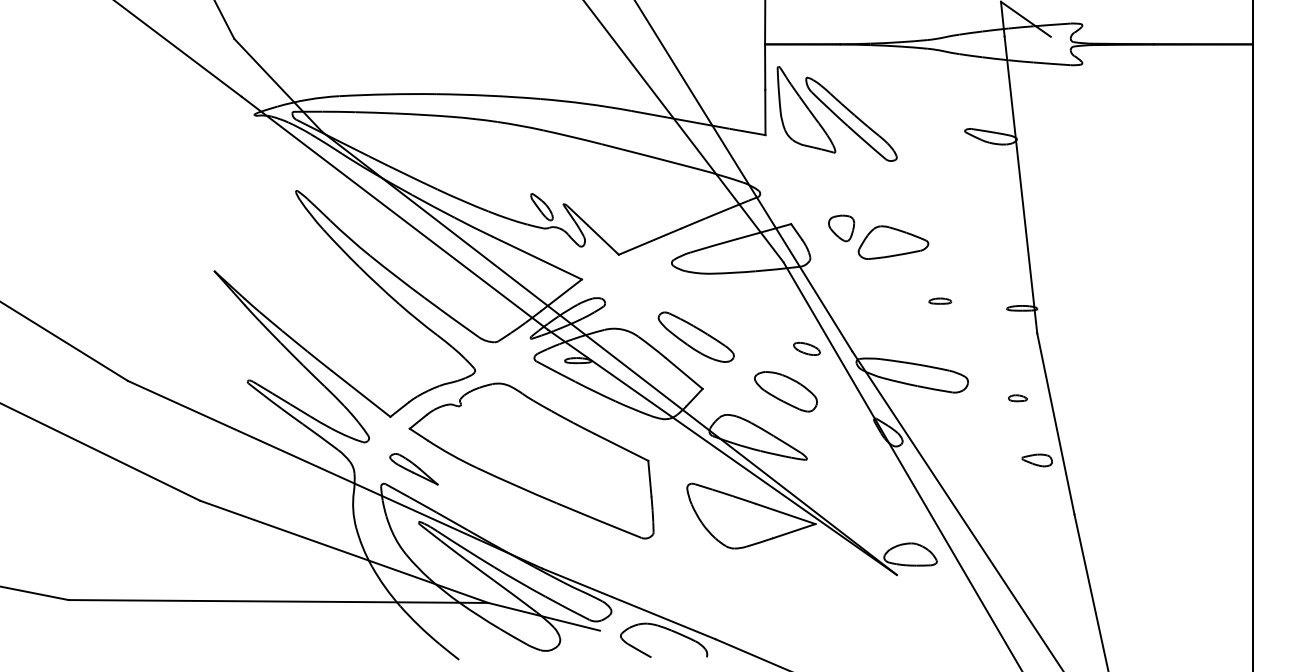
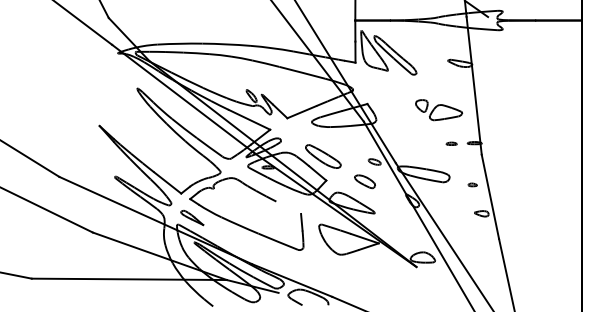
part: (879, 238) -> (439, 110), moved
part: (939, 300) -> (451, 143), moved
part: (784, 390) -> (364, 181), size x0.7
line: (621, 446) -> (288, 207), removed

